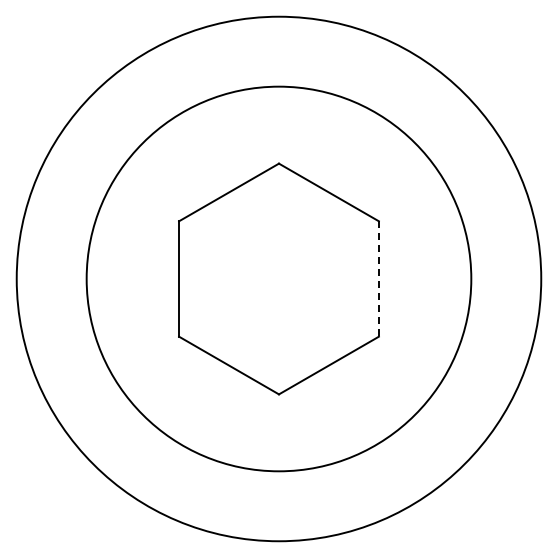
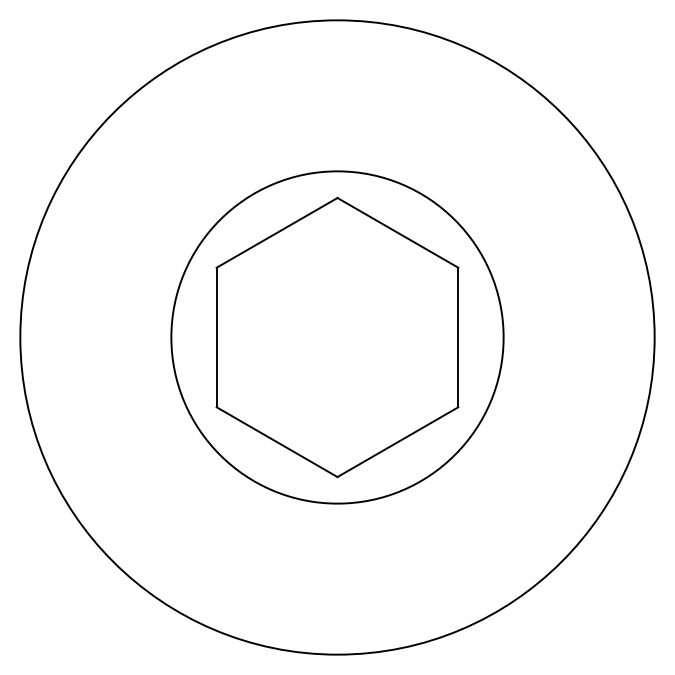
circle: (278, 278) -> (336, 336), size x0.71
line: (378, 279) -> (457, 338), dashed -> solid

